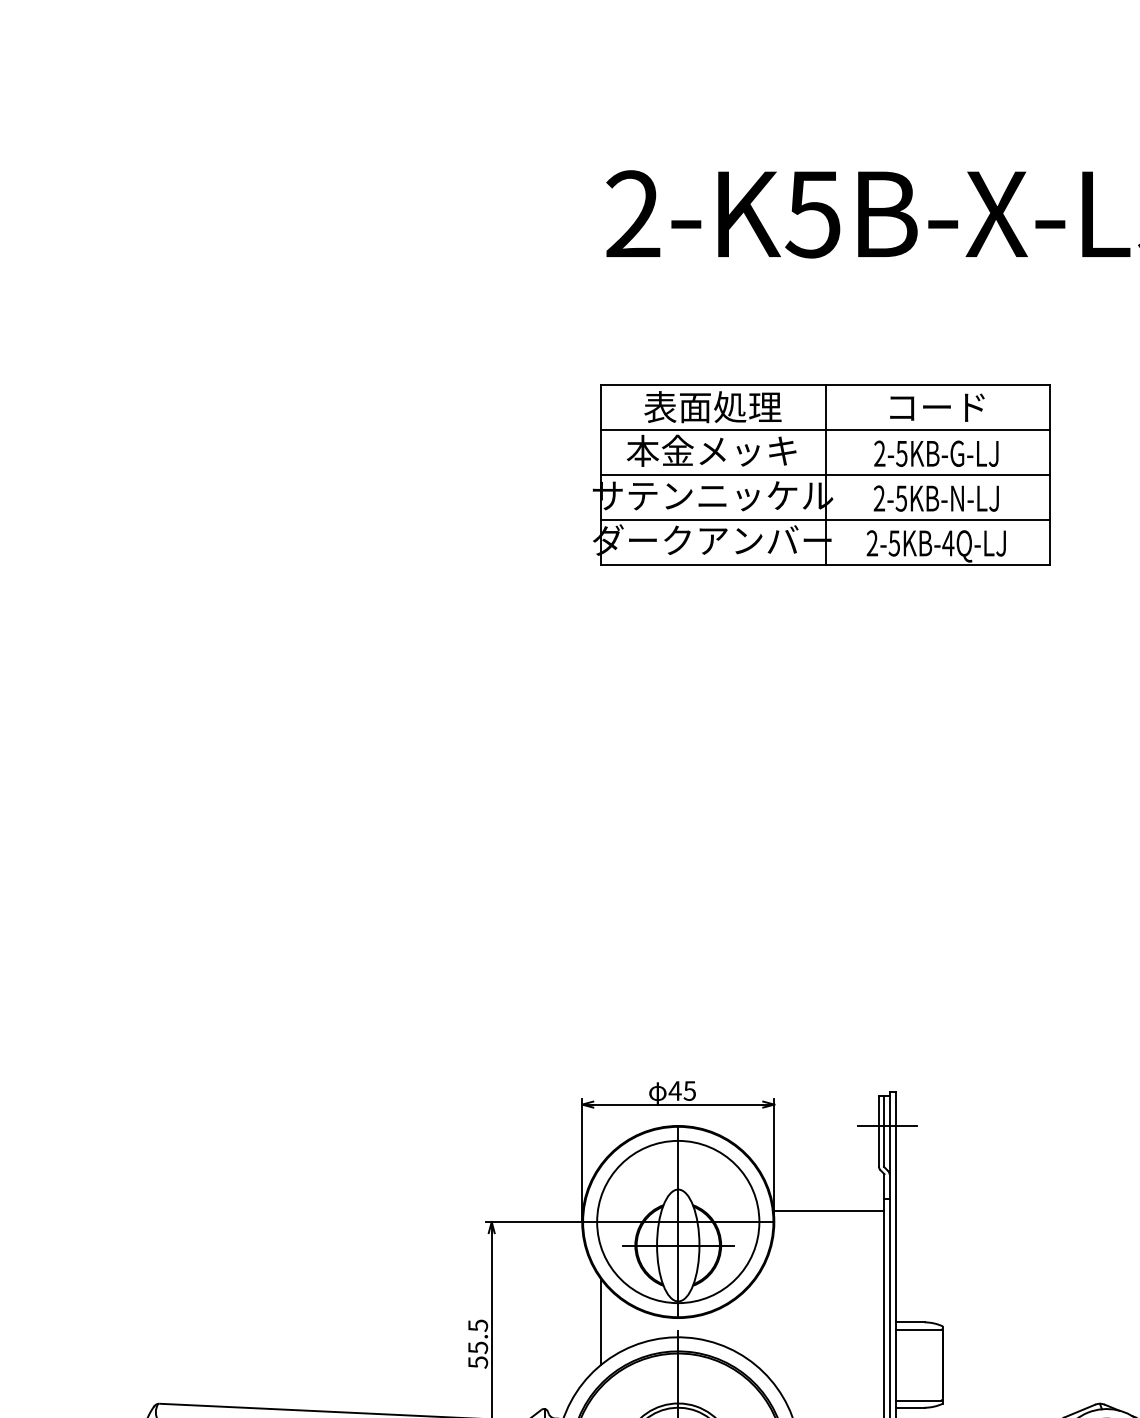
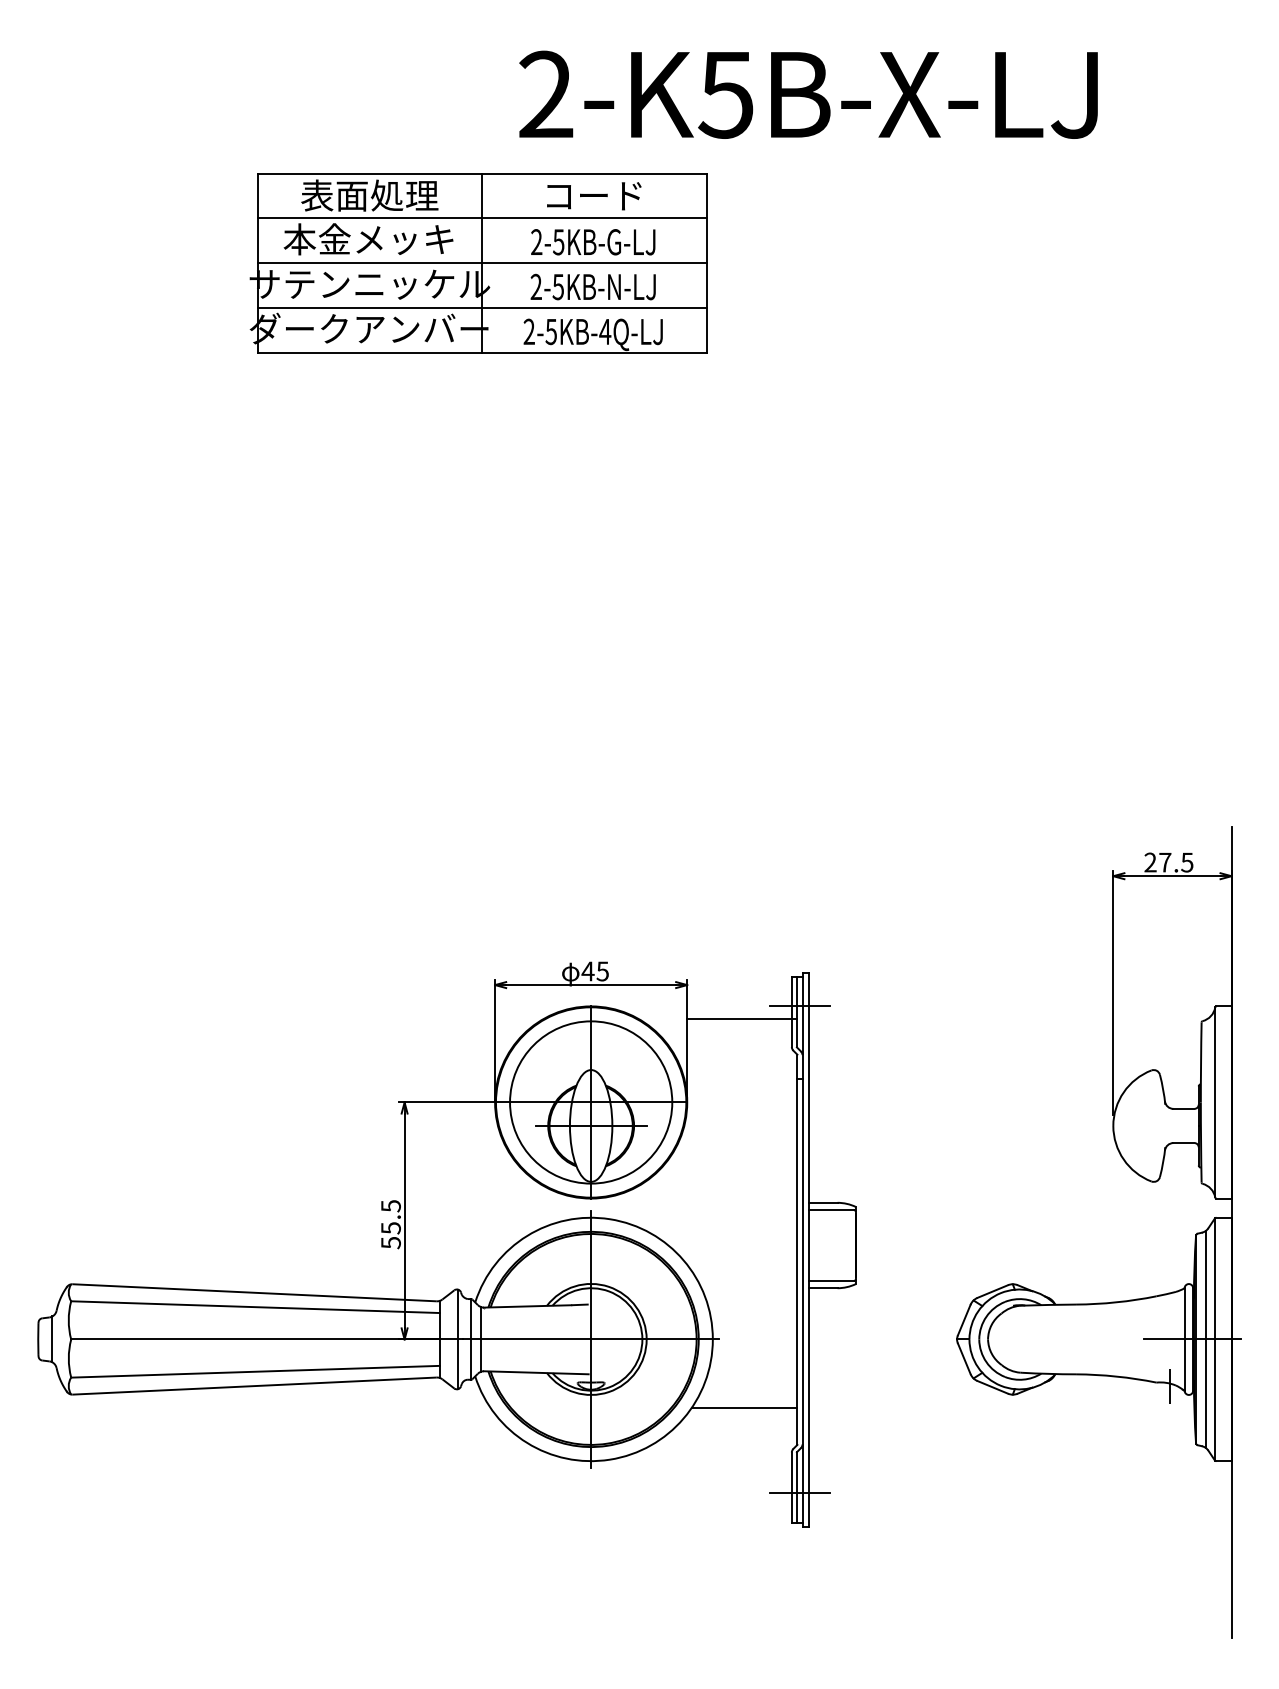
part: (821, 475) -> (478, 263), moved
line: (828, 1211) -> (741, 1018), moved
line: (601, 1322) -> (514, 1202), removed

